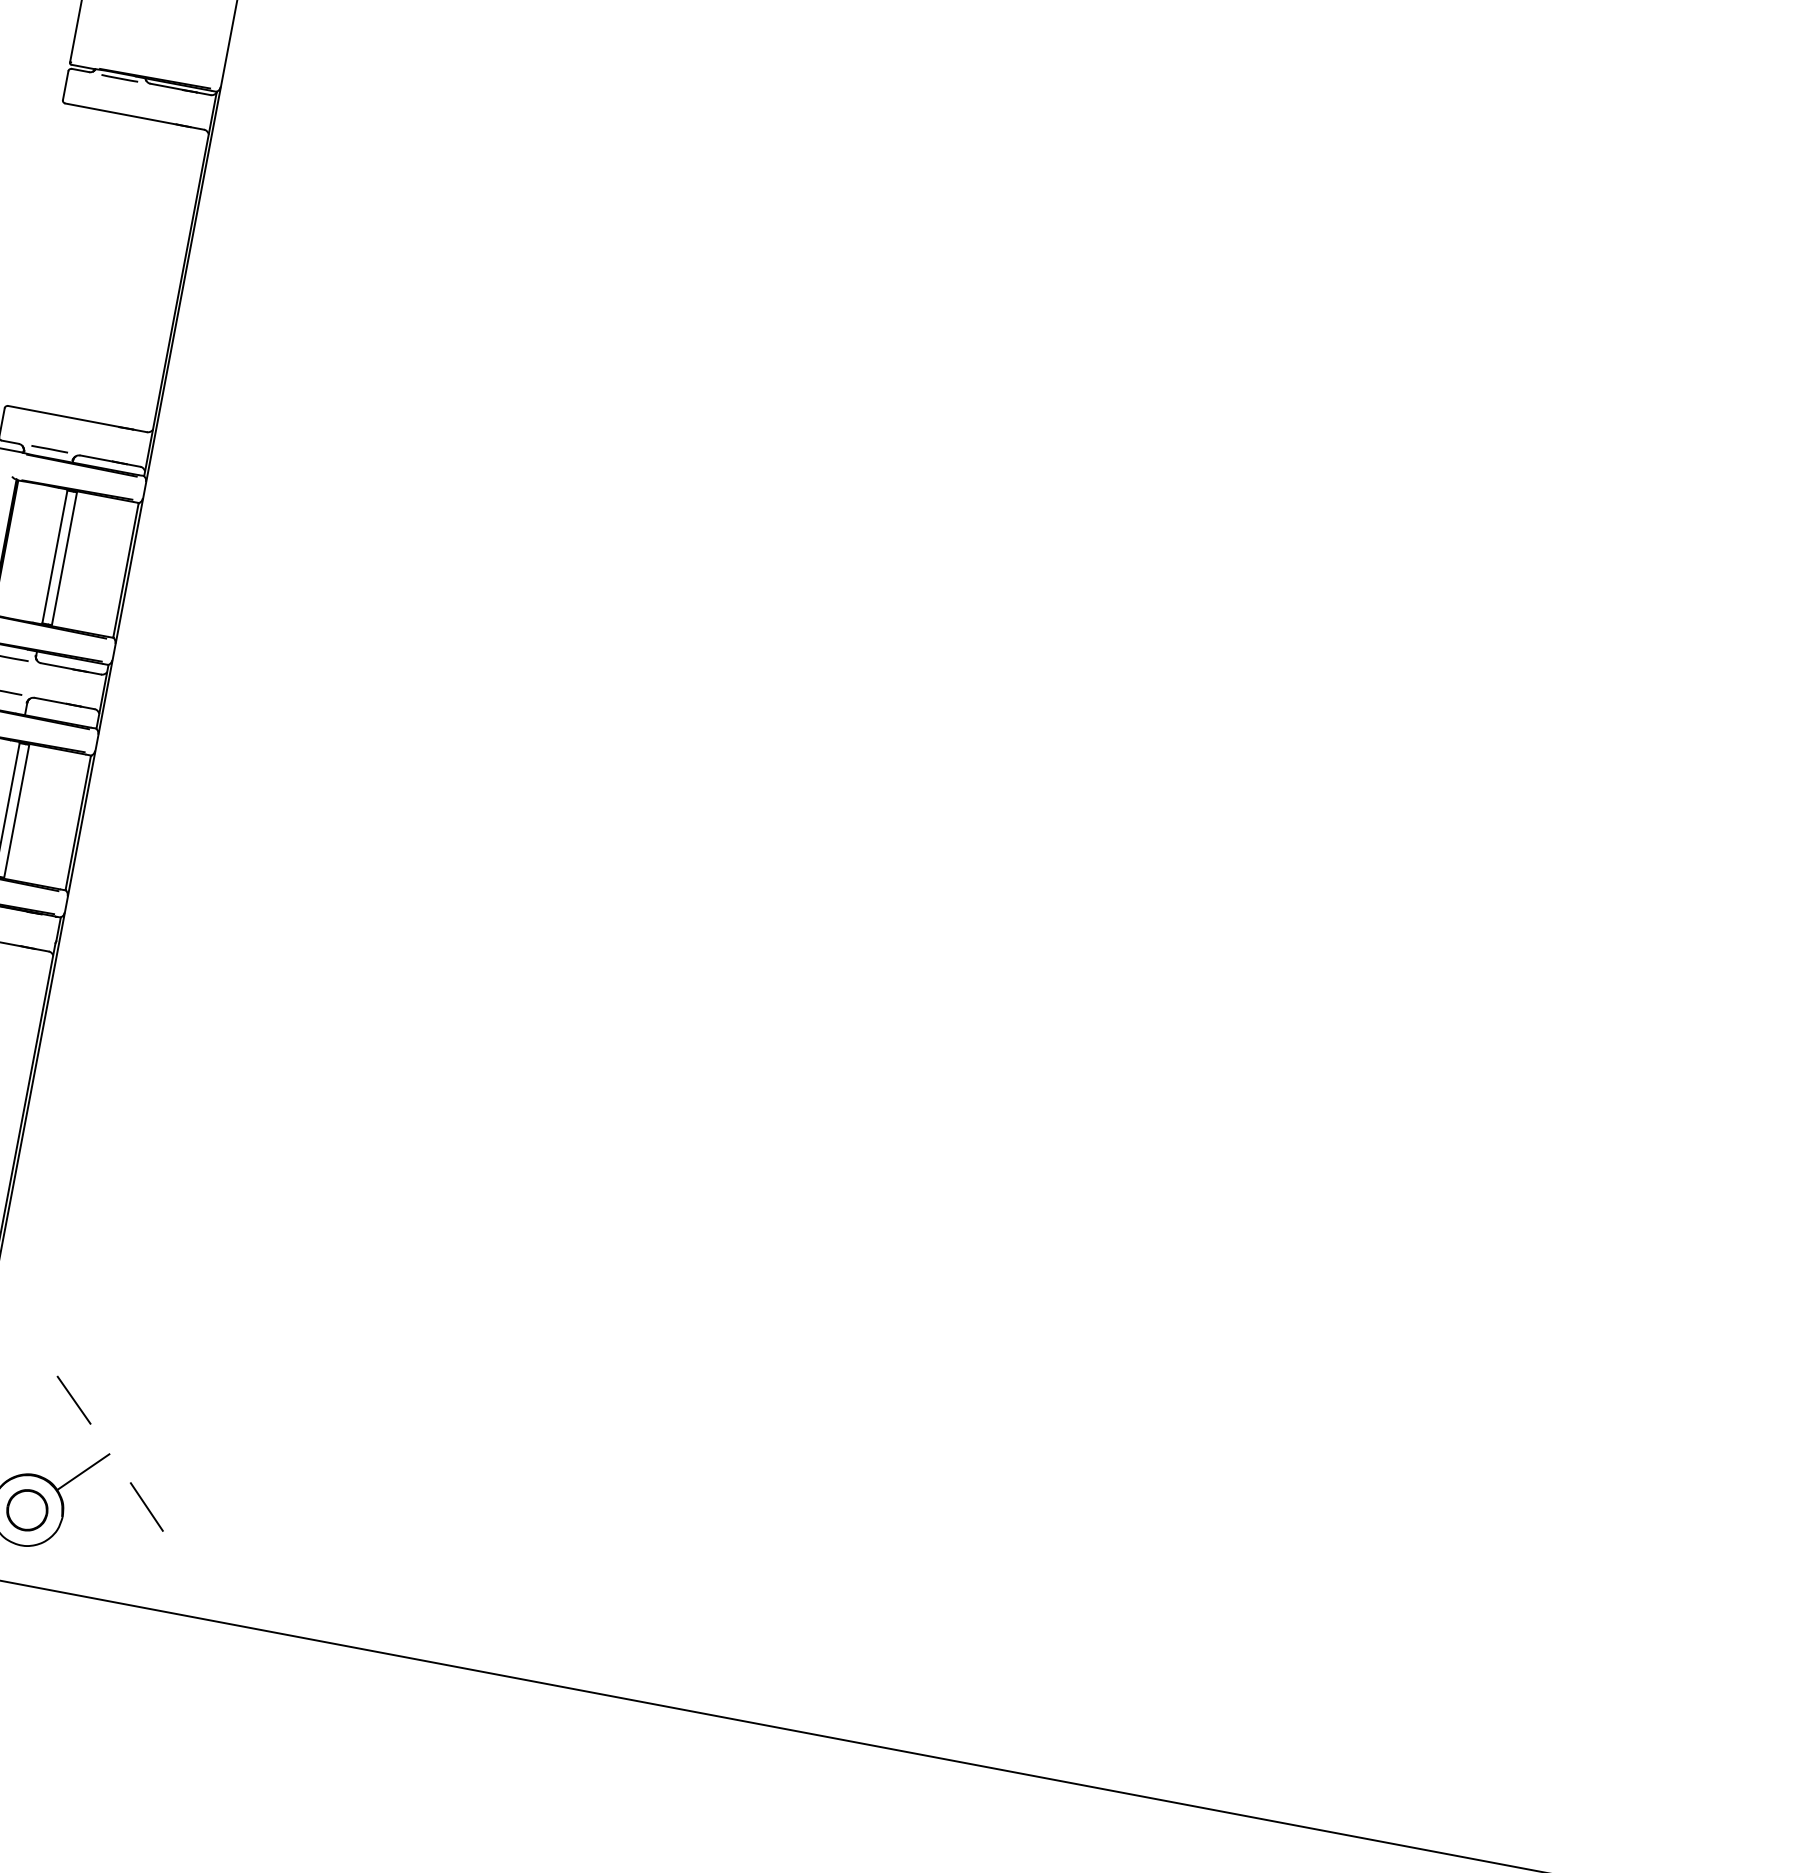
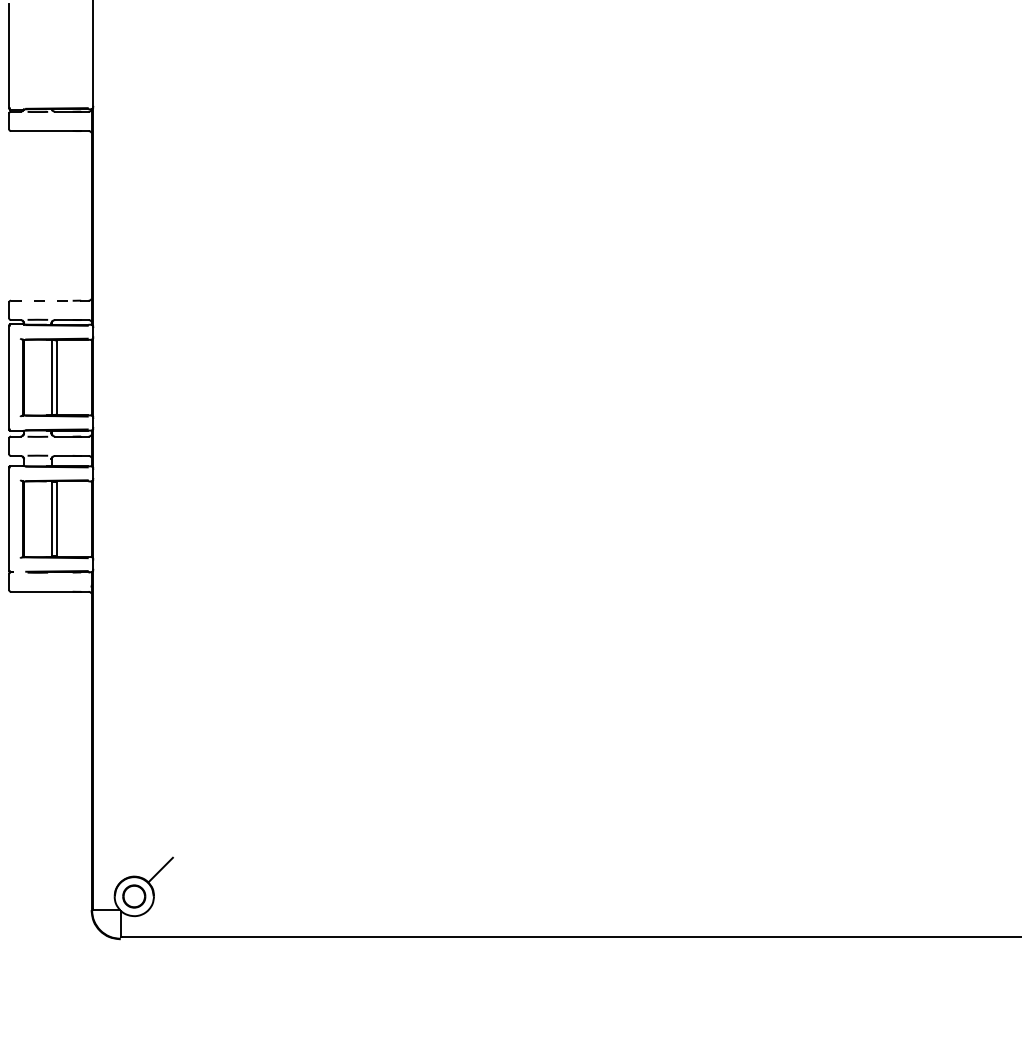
line: (71, 417) -> (46, 300), solid -> dashed
line: (74, 1400) -> (148, 832), removed
line: (146, 1506) -> (198, 882), removed

